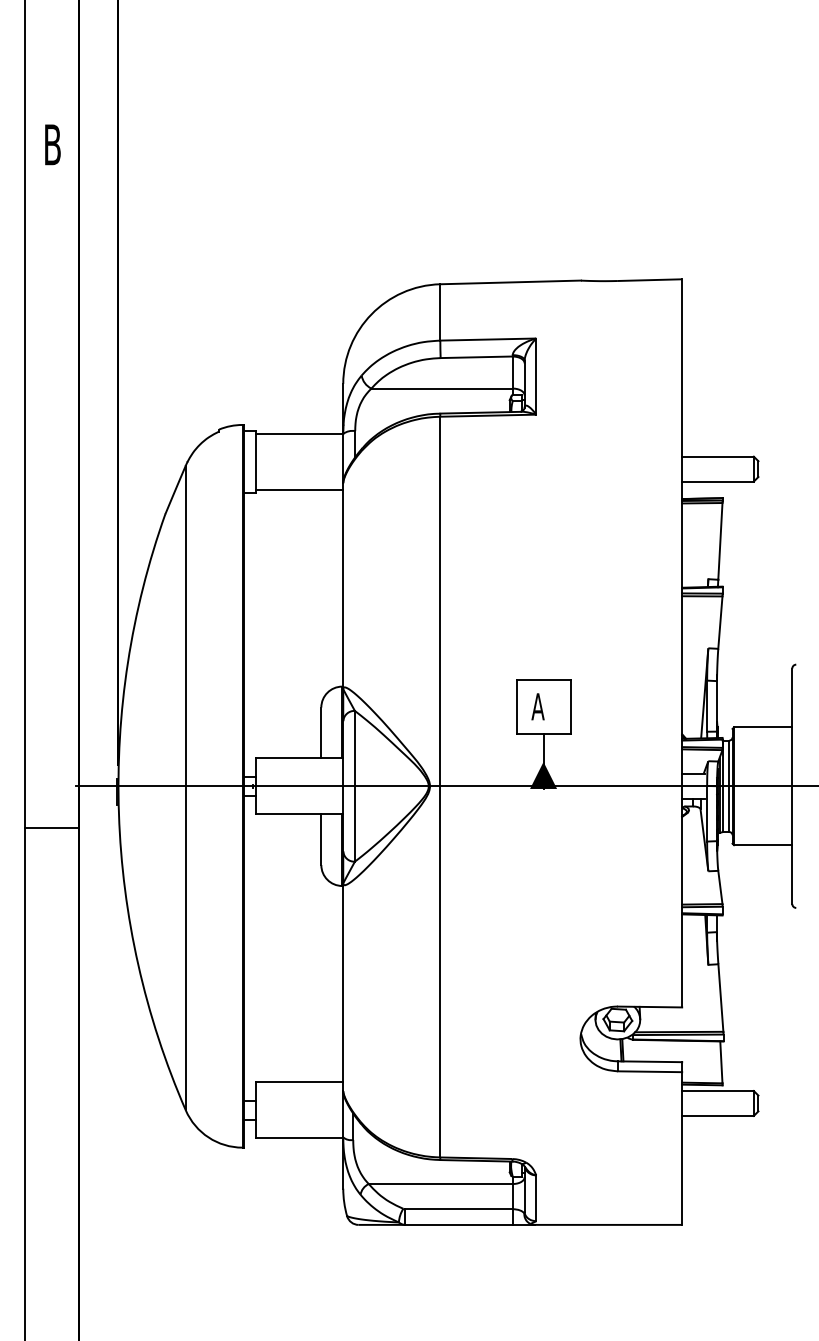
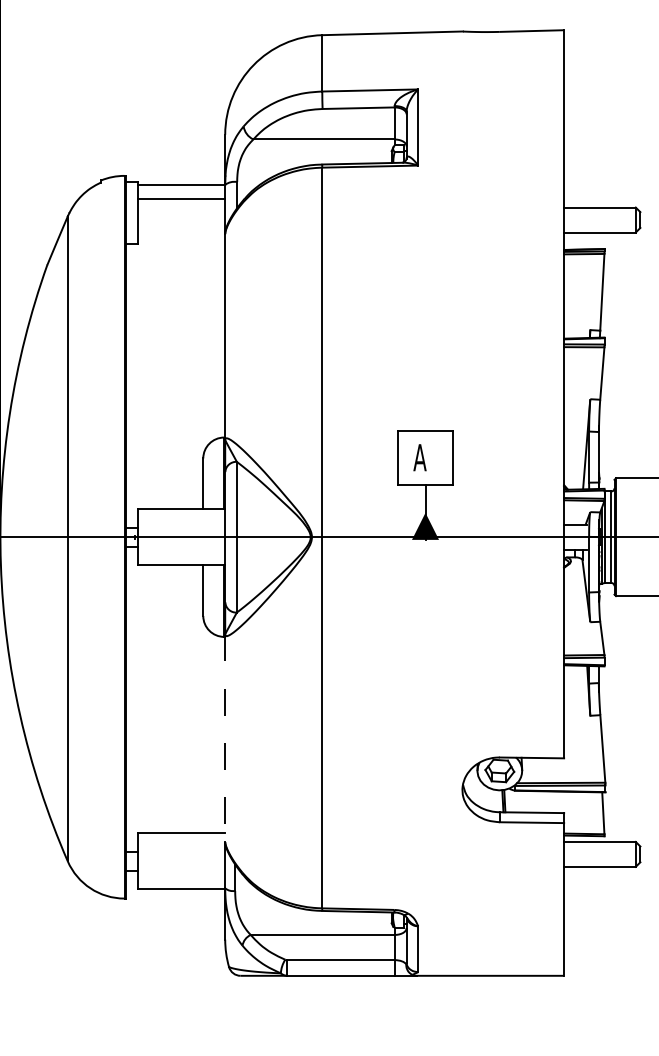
line: (299, 490) -> (181, 199), moved
line: (343, 987) -> (225, 738), solid -> dashed

